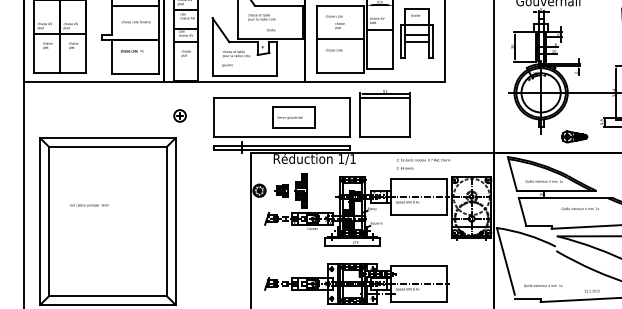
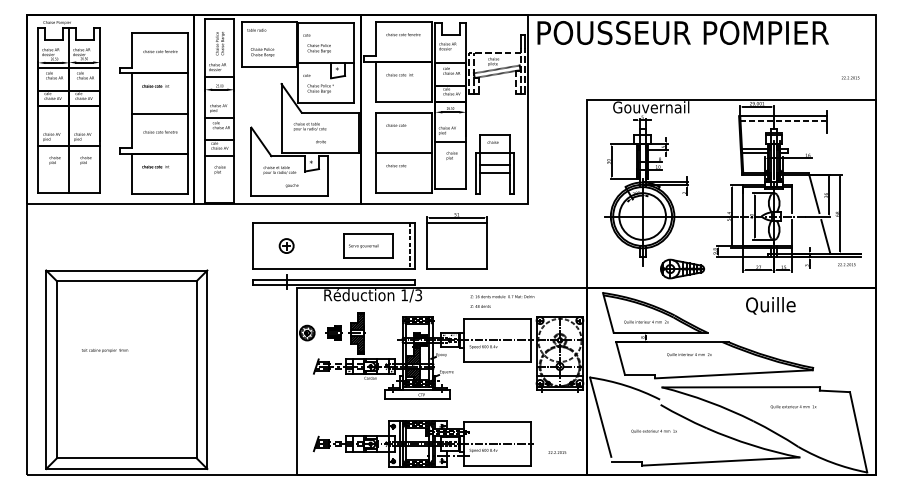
text: (339, 25) -> (451, 155), moved
part: (416, 34) -> (494, 164), moved
text: (226, 65) -> (291, 185), moved
part: (179, 115) -> (286, 245), moved
part: (294, 117) -> (368, 245), moved
line: (346, 117) -> (410, 245), added
part: (574, 136) -> (682, 268), size x1.43
text: (352, 159) -> (418, 295), 1/1 -> 1/3
text: (542, 285) -> (653, 430), moved
text: (592, 291) -> (557, 452), moved

